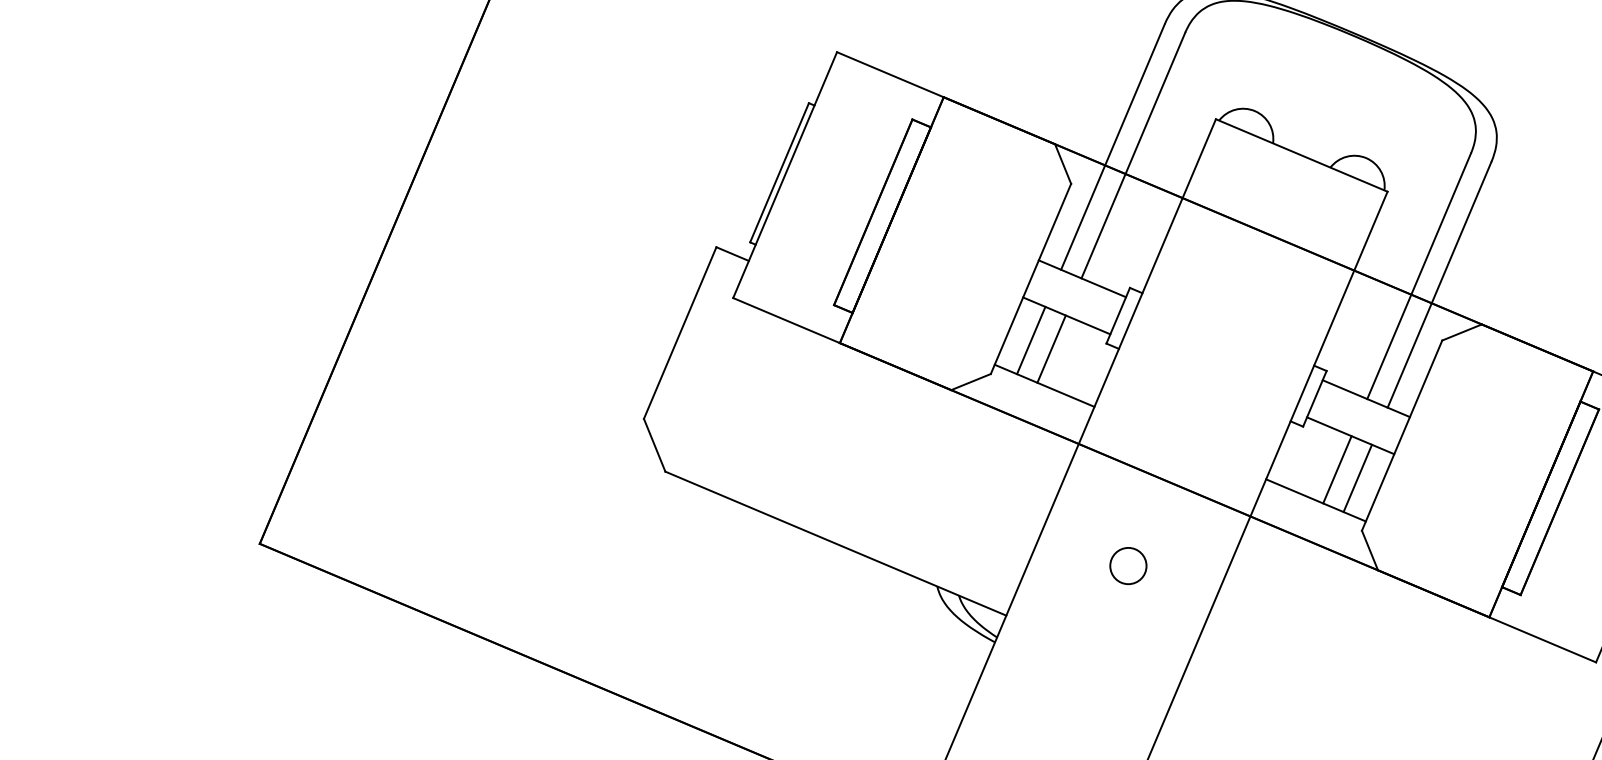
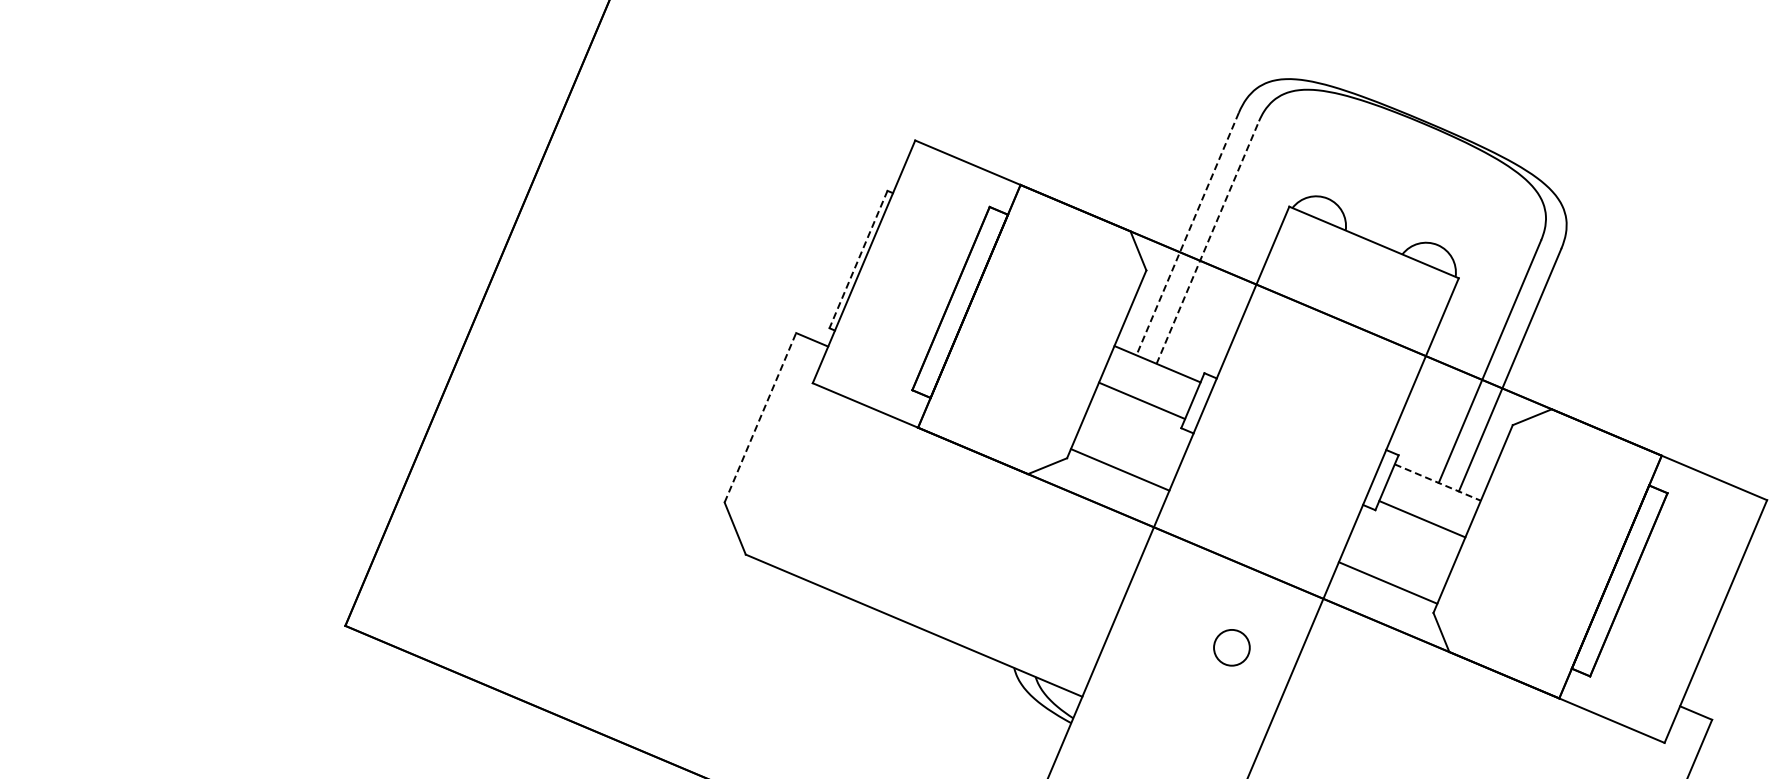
line: (1112, 147) -> (1187, 234), solid -> dashed
line: (1133, 155) -> (1207, 242), solid -> dashed
line: (779, 172) -> (858, 259), solid -> dashed
line: (680, 332) -> (760, 417), solid -> dashed
line: (1030, 339) -> (1106, 424), removed
line: (1052, 348) -> (1127, 433), removed
line: (1366, 398) -> (1437, 482), solid -> dashed
line: (1337, 469) -> (1409, 552), removed
line: (1357, 478) -> (1429, 561), removed
circle: (1127, 565) -> (1231, 647), moved

